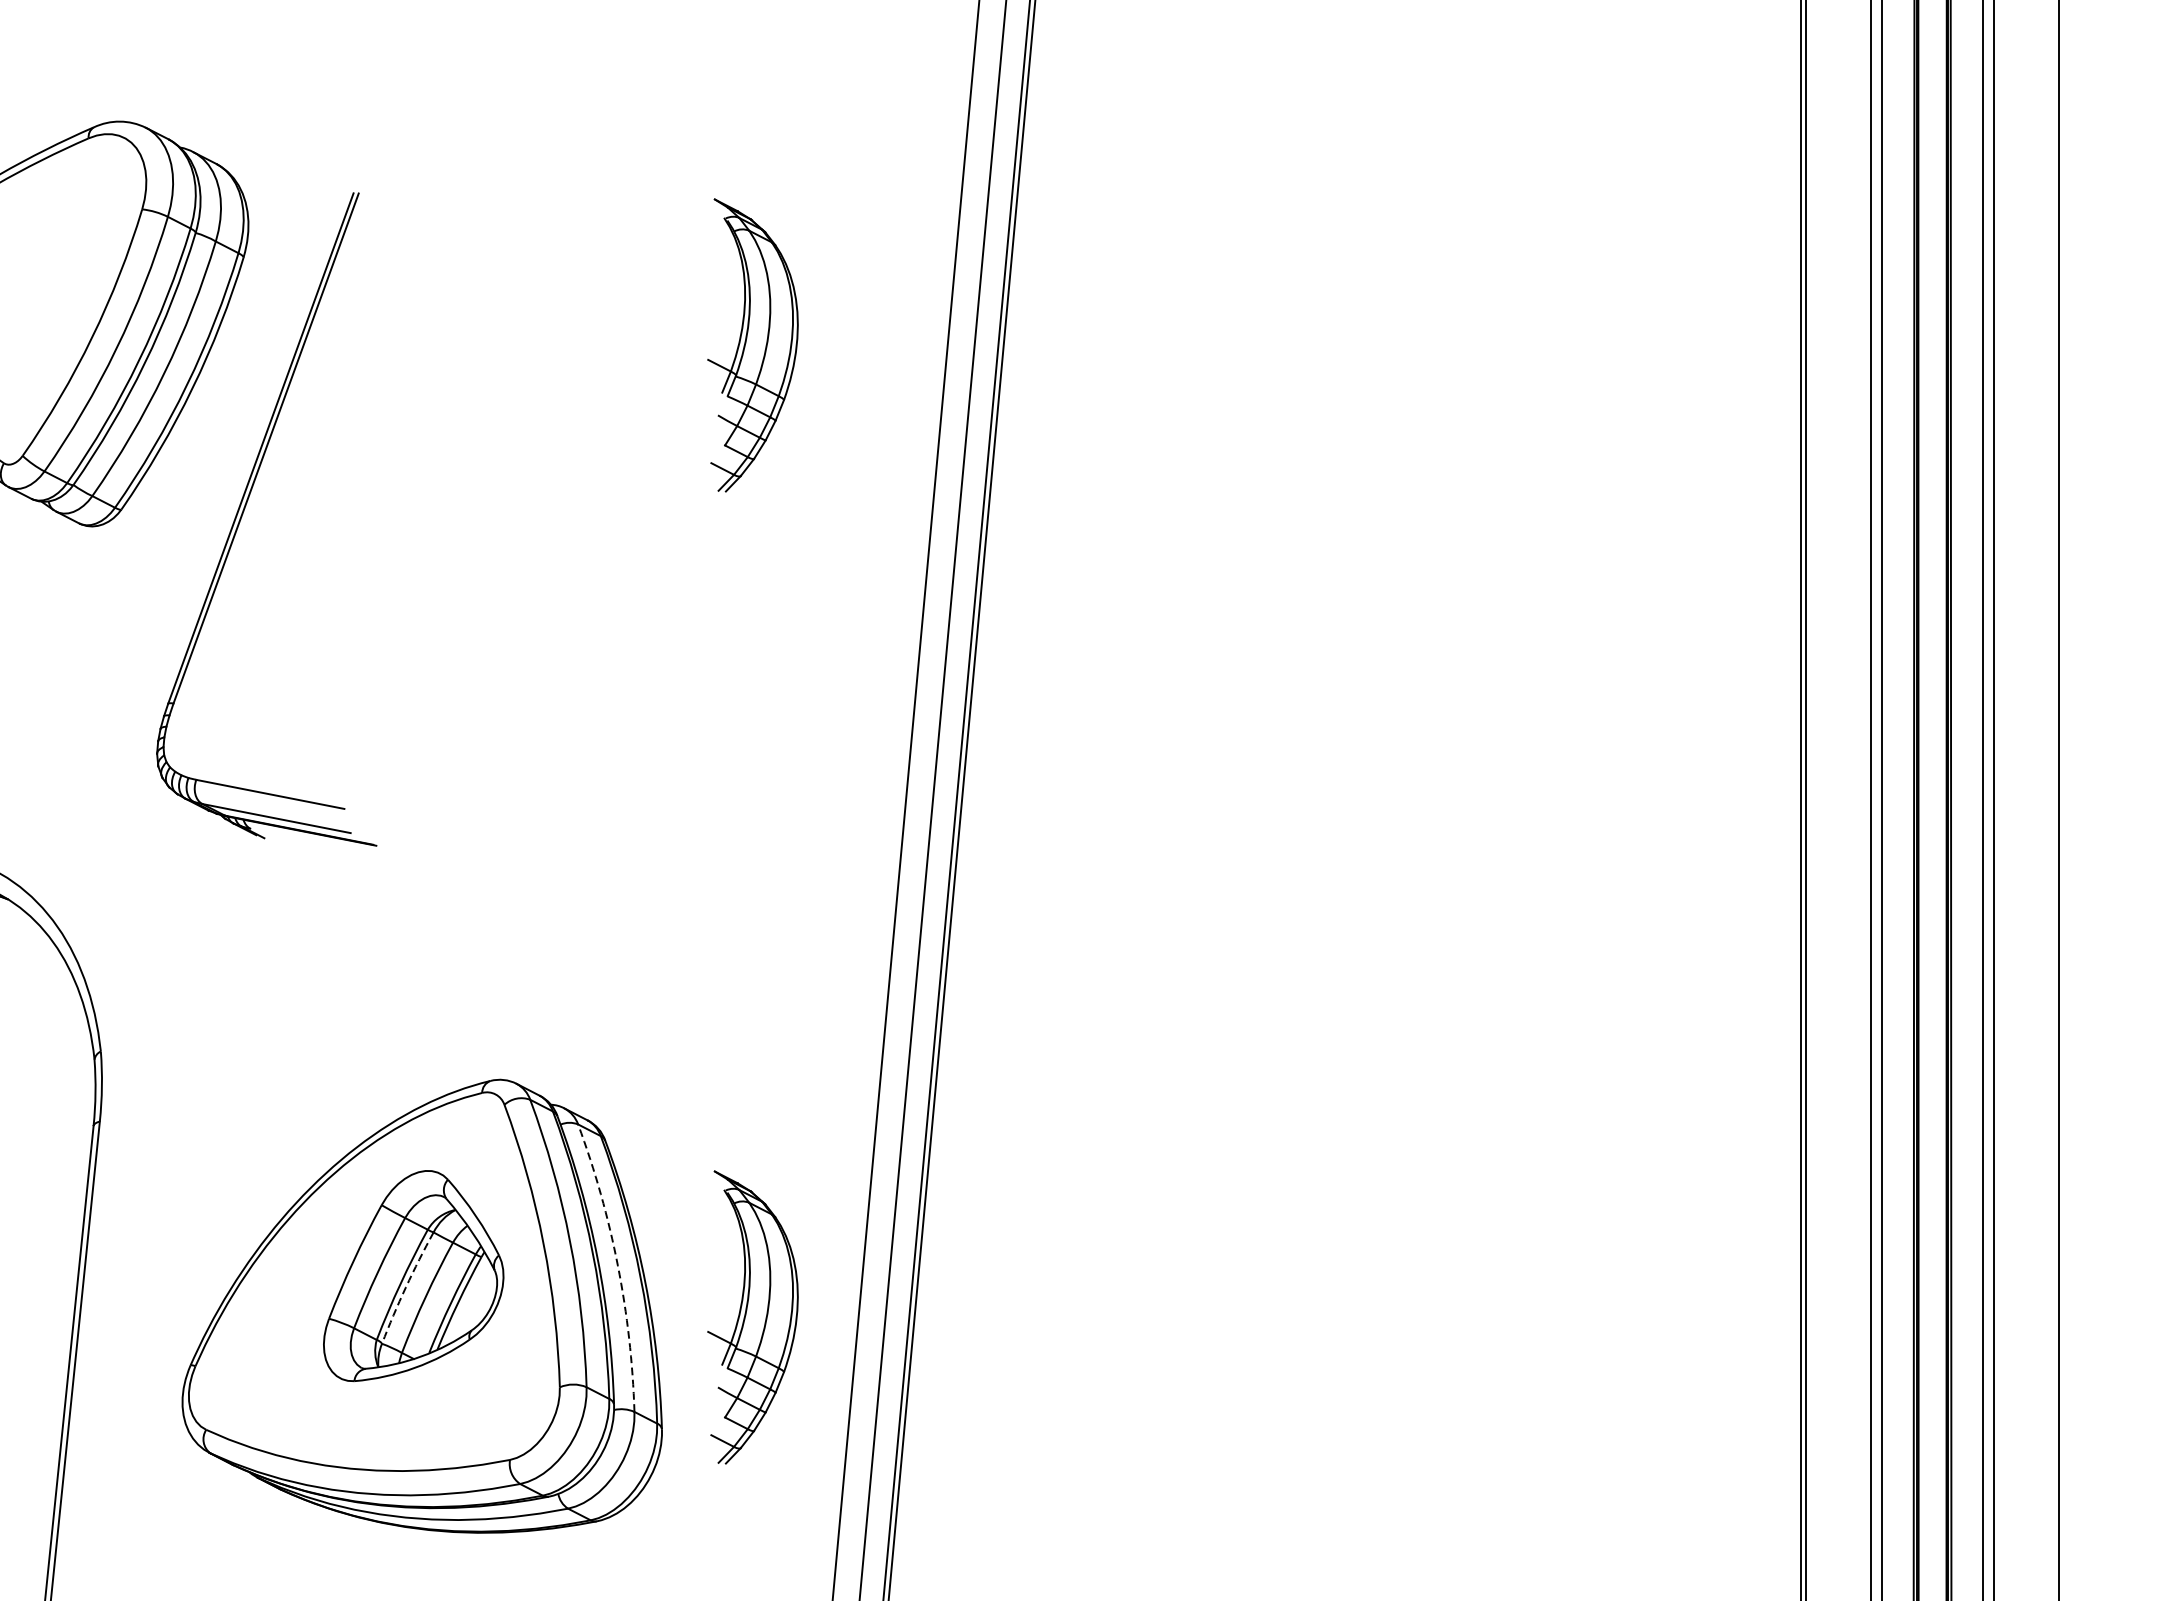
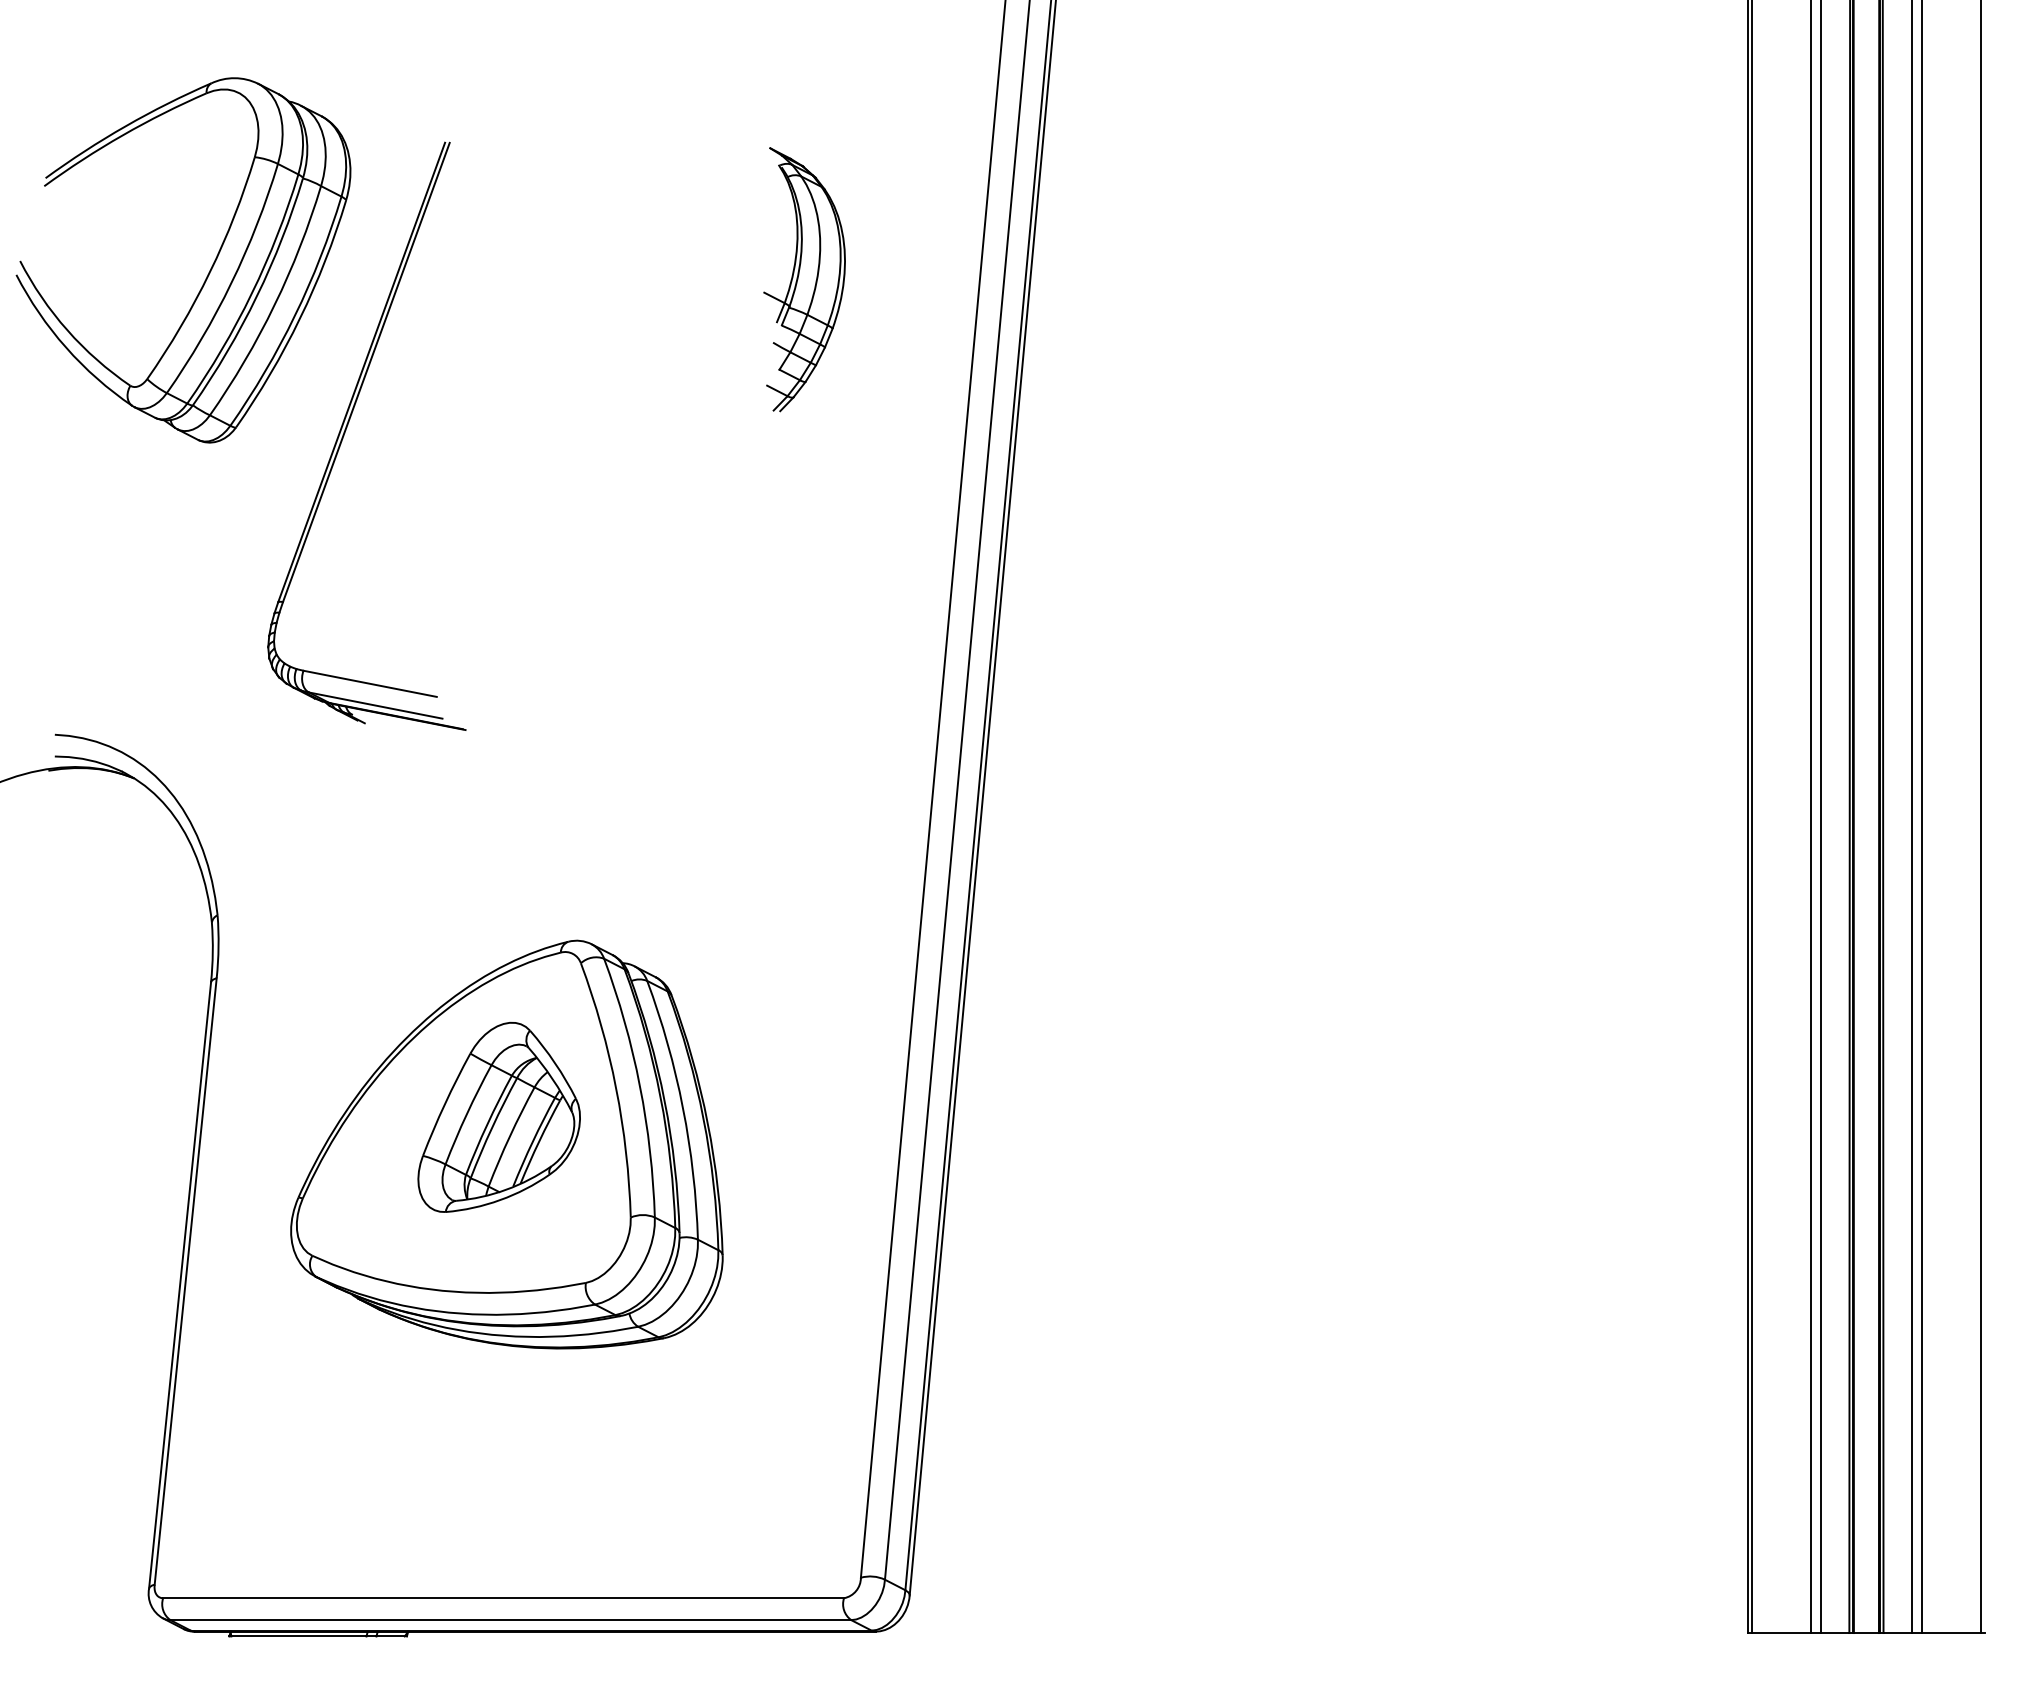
arc: (618, 1266) -> (683, 1108), dashed -> solid
arc: (406, 1287) -> (492, 1127), dashed -> solid
part: (752, 1317) -> (804, 1154), removed

